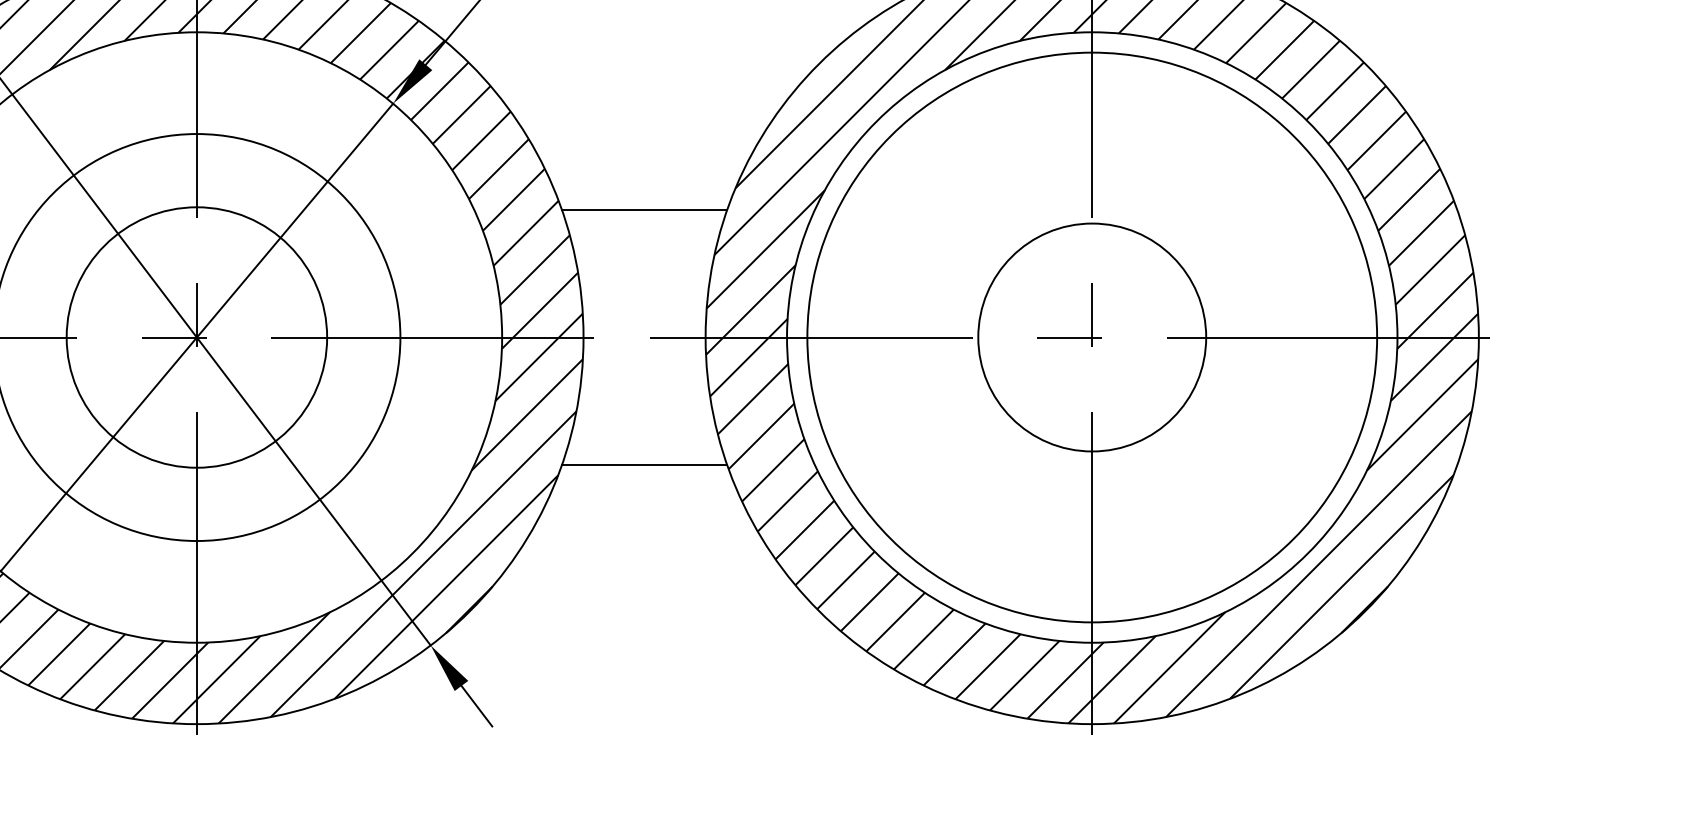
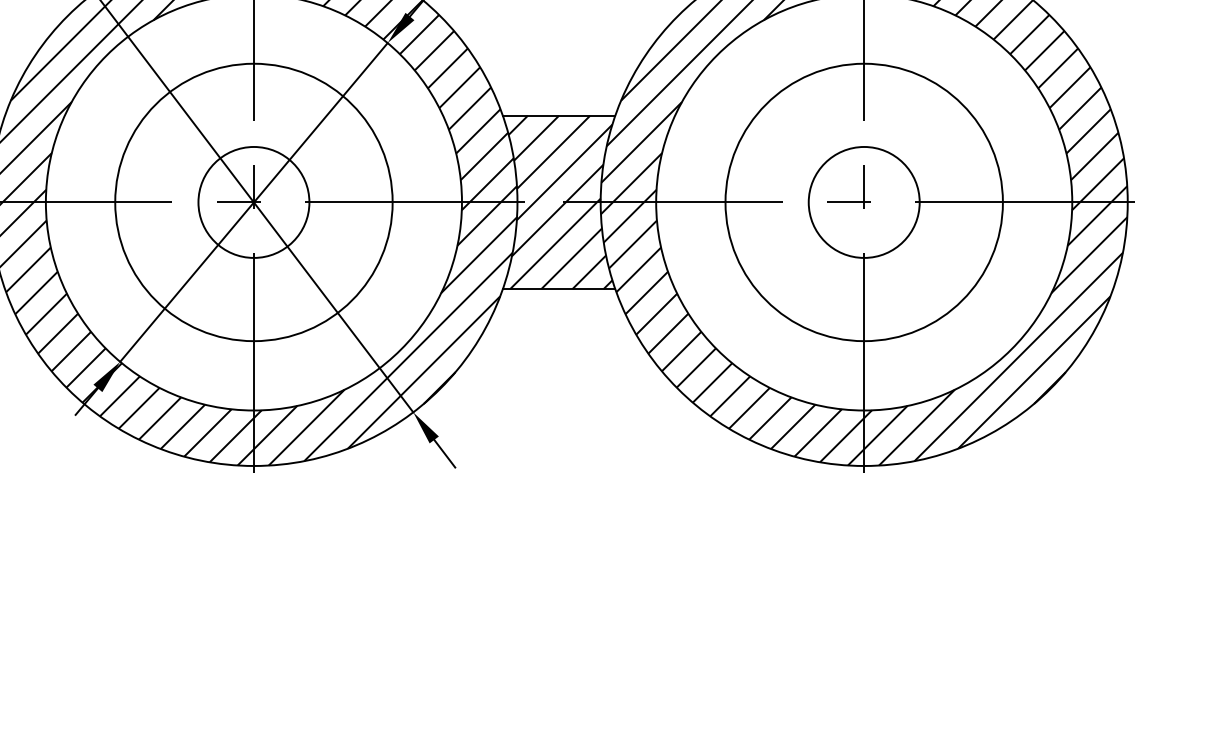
circle: (196, 336) -> (253, 201), size x0.62
circle: (1091, 336) -> (863, 201), size x0.71
hatch: (646, 337) -> (560, 202), added
circle: (1091, 337) -> (863, 202), size x0.71

